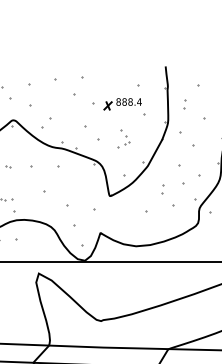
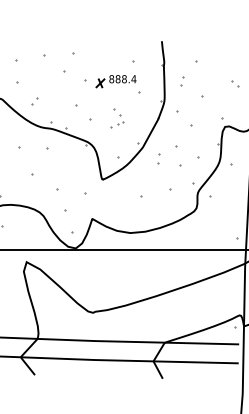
part: (46, 122) -> (34, 101), size x0.62
part: (162, 189) -> (158, 158), moved

